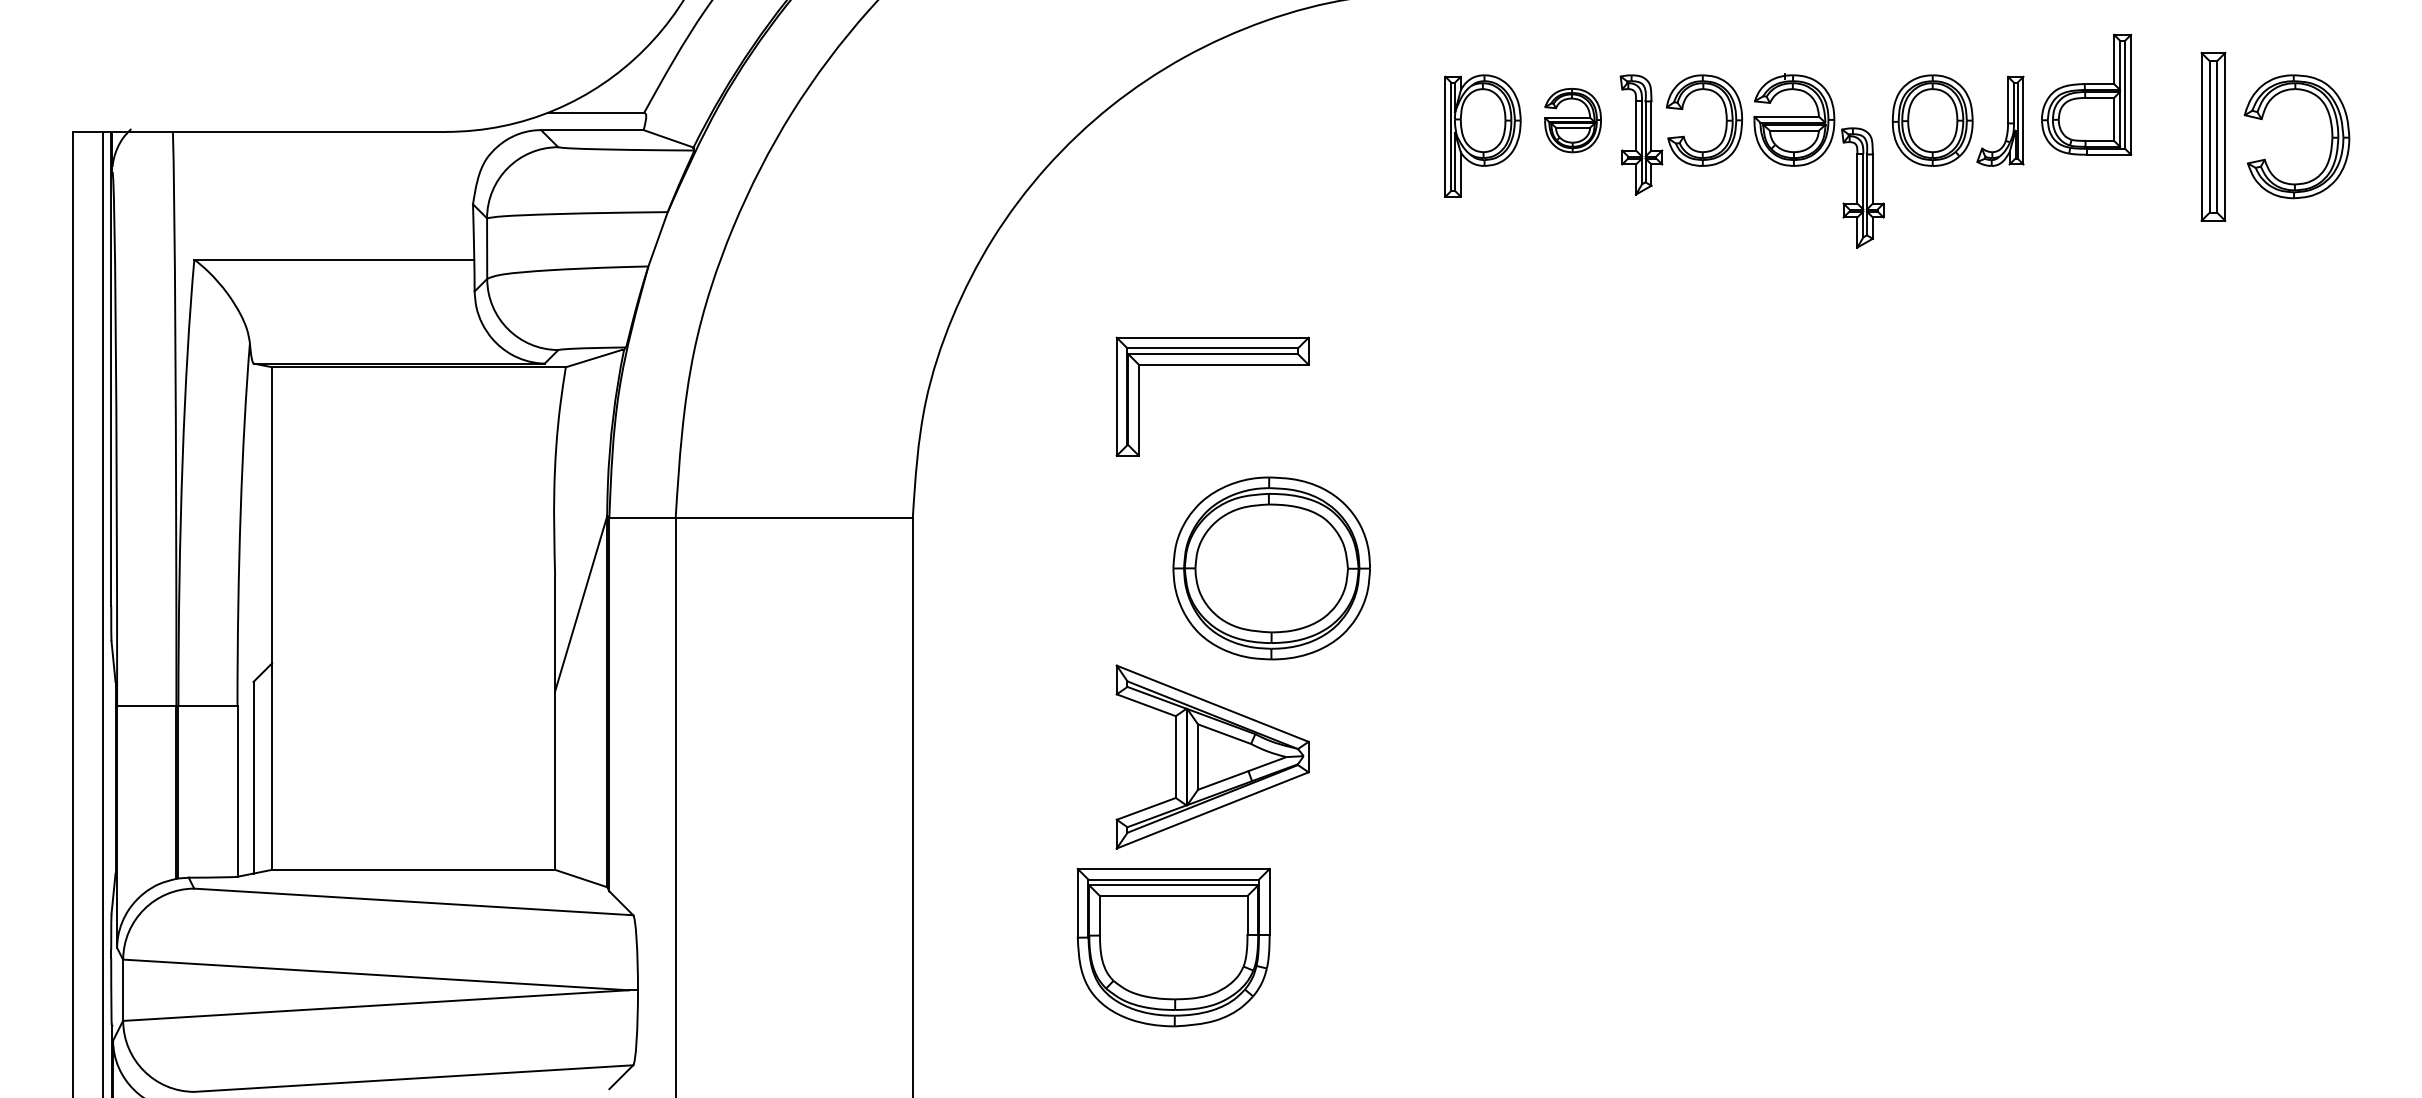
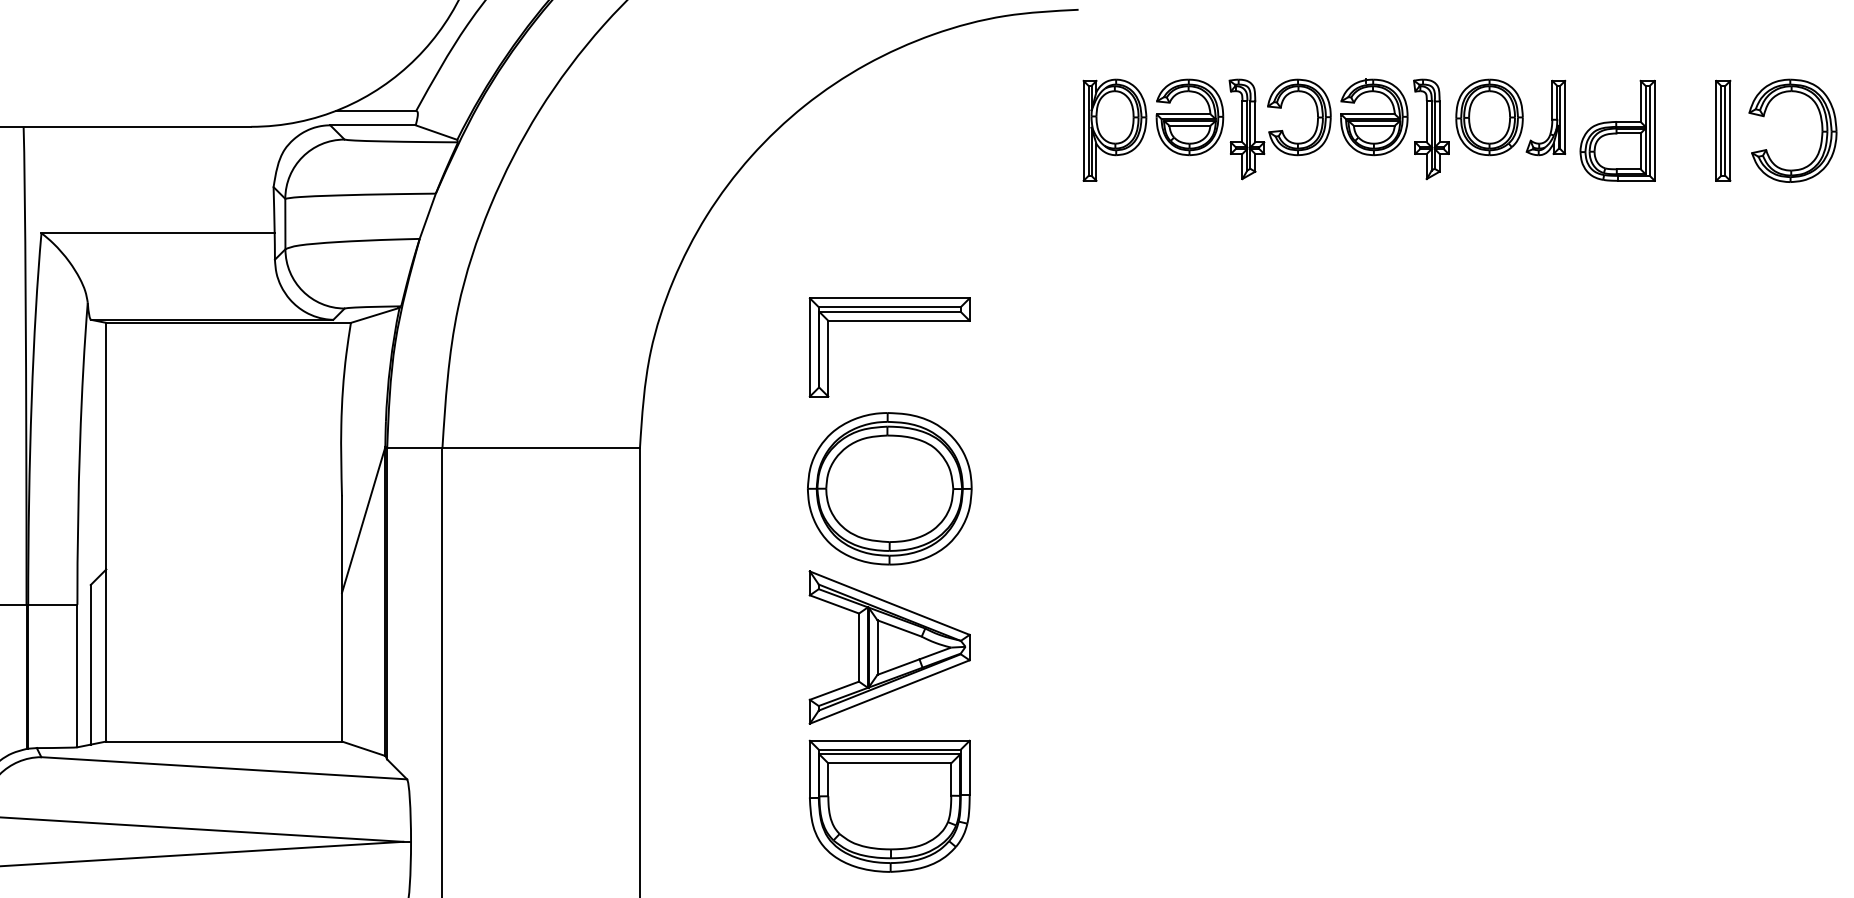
part: (2086, 94) -> (1617, 130), moved
part: (1572, 120) -> (1189, 117), size x1.43
part: (2212, 136) -> (1722, 130), size x0.71
part: (1862, 187) -> (1431, 128), moved
part: (1271, 568) -> (889, 488), moved
part: (1173, 947) -> (889, 806), moved

